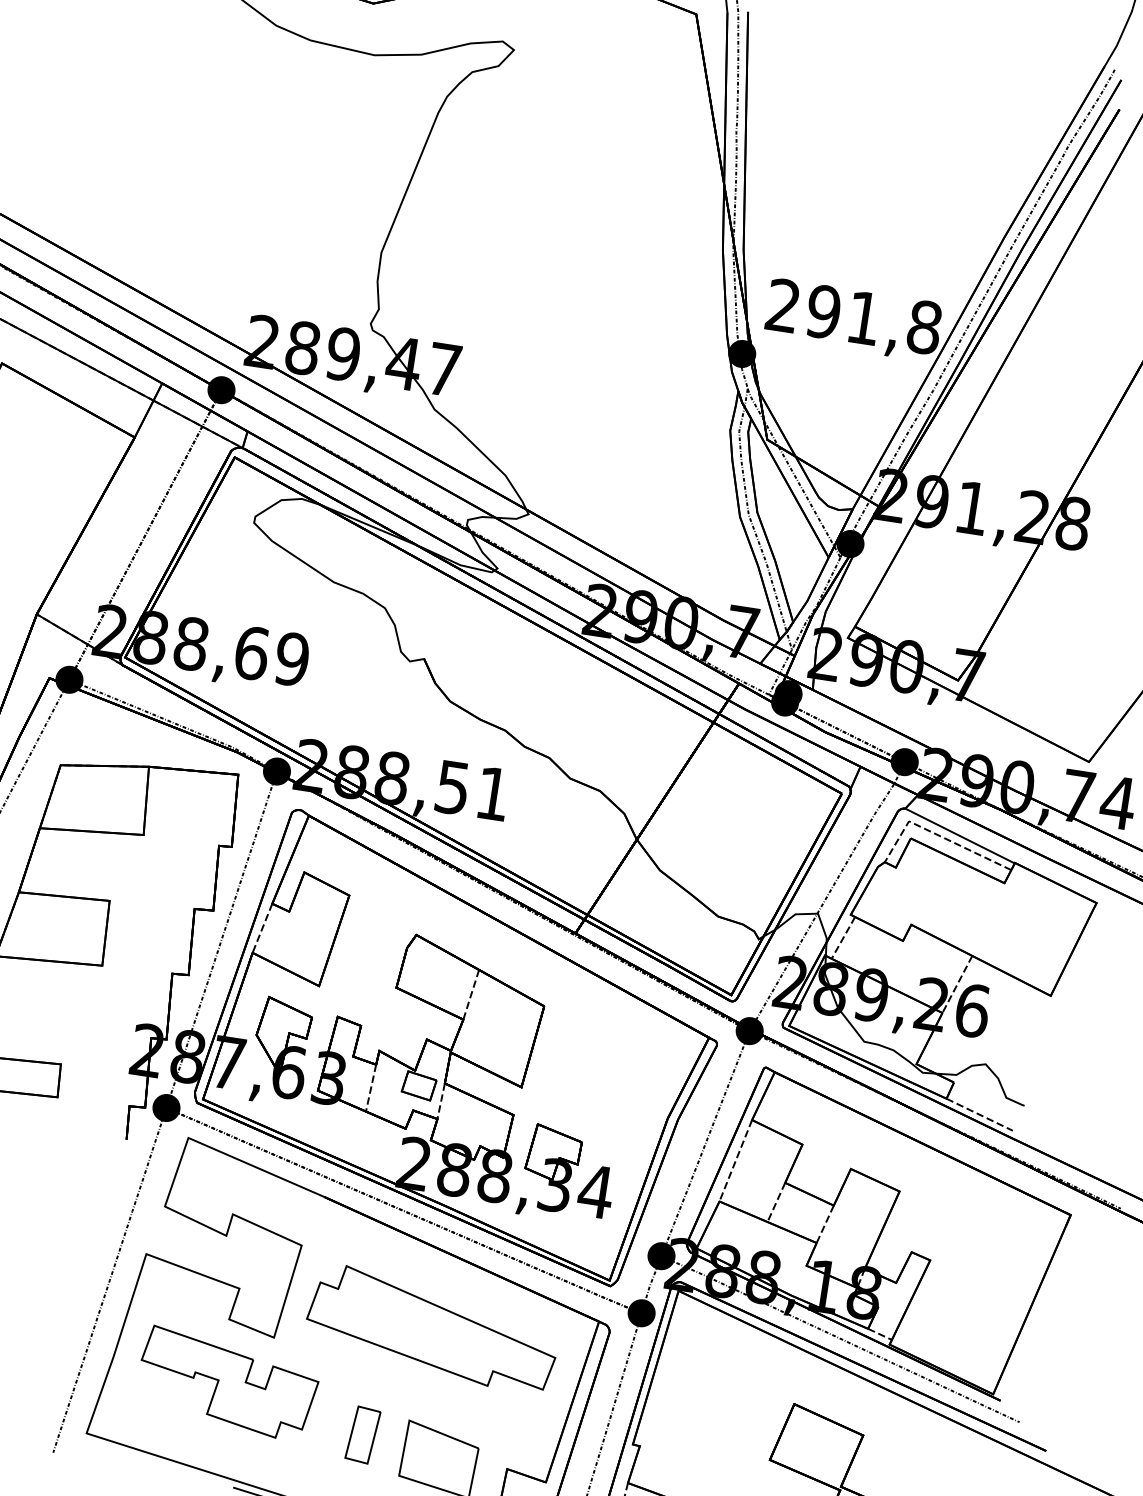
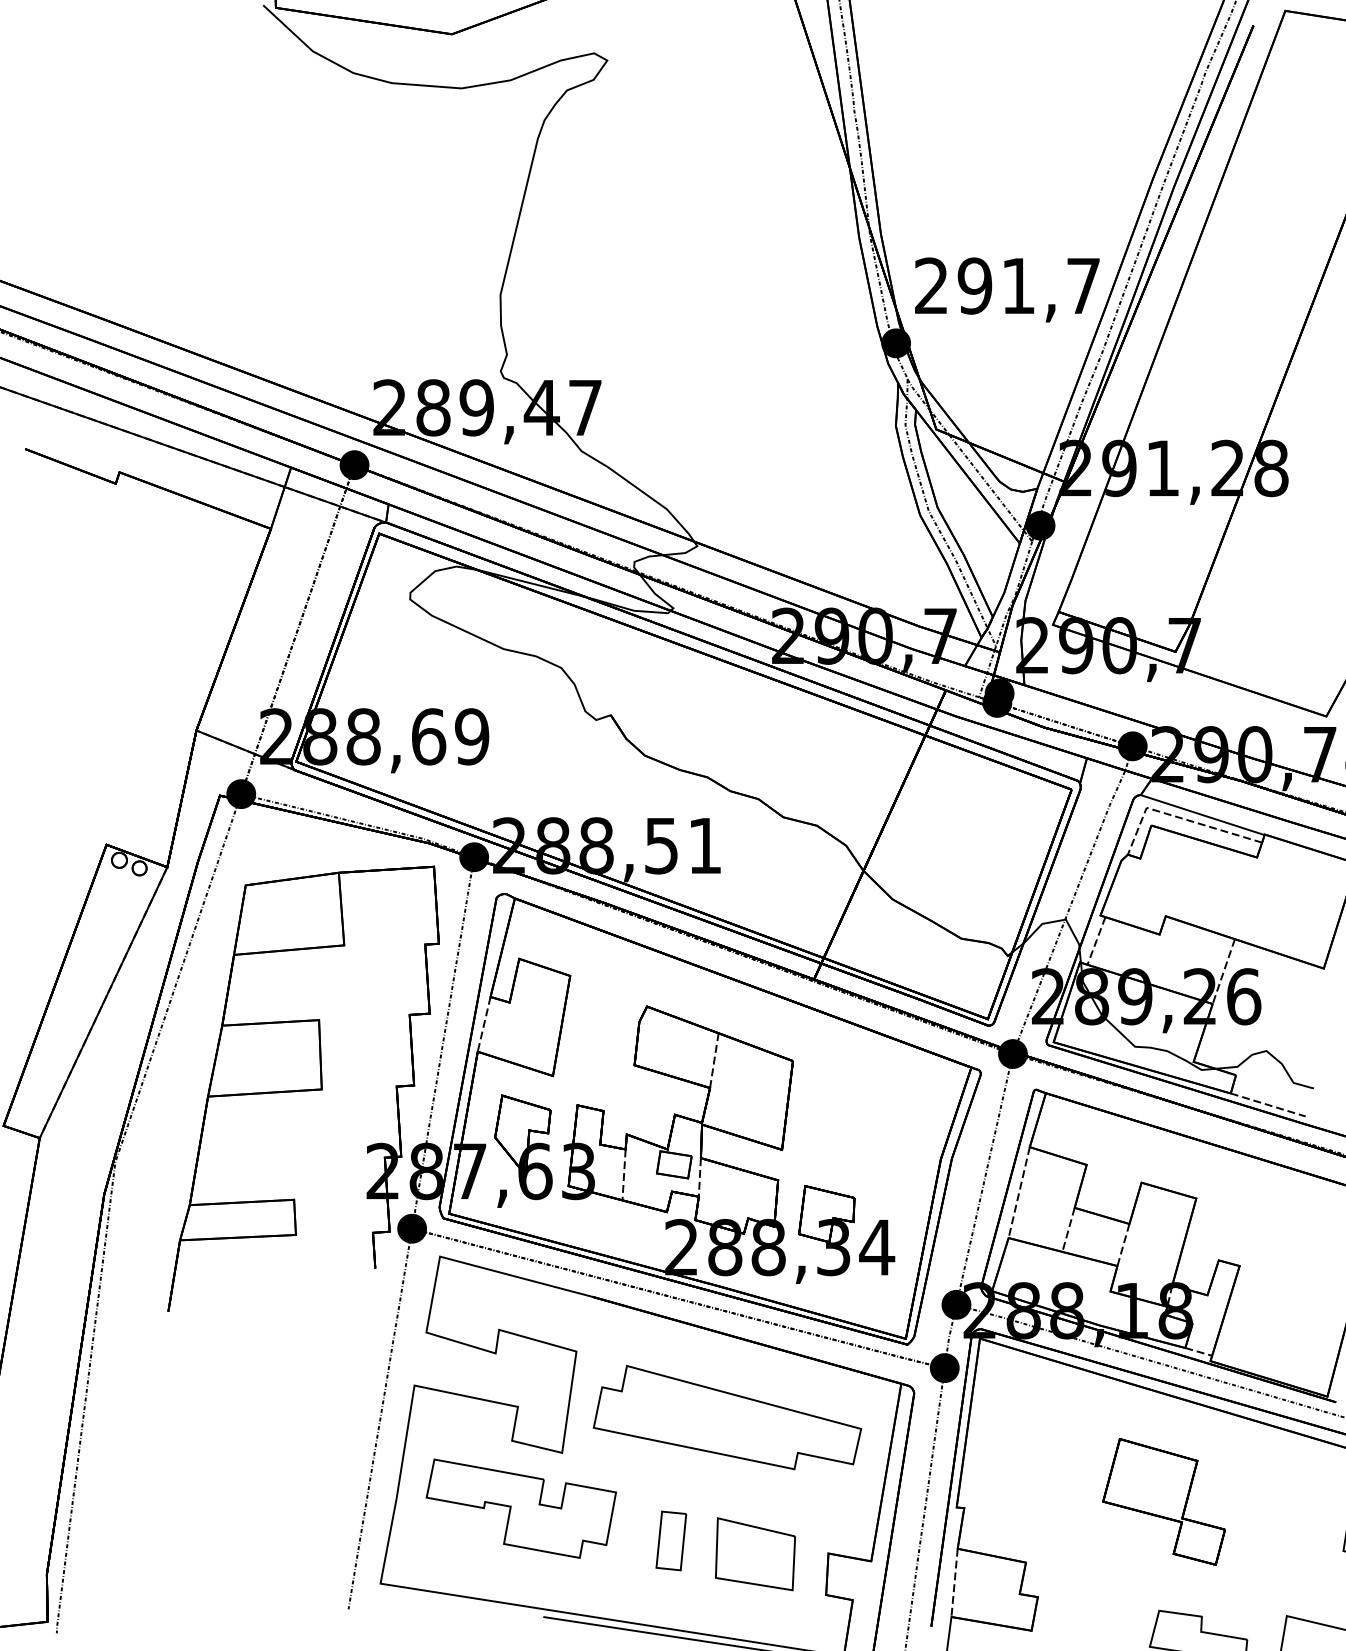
text: (924, 326) -> (1083, 285), 291,8 -> 291,7

